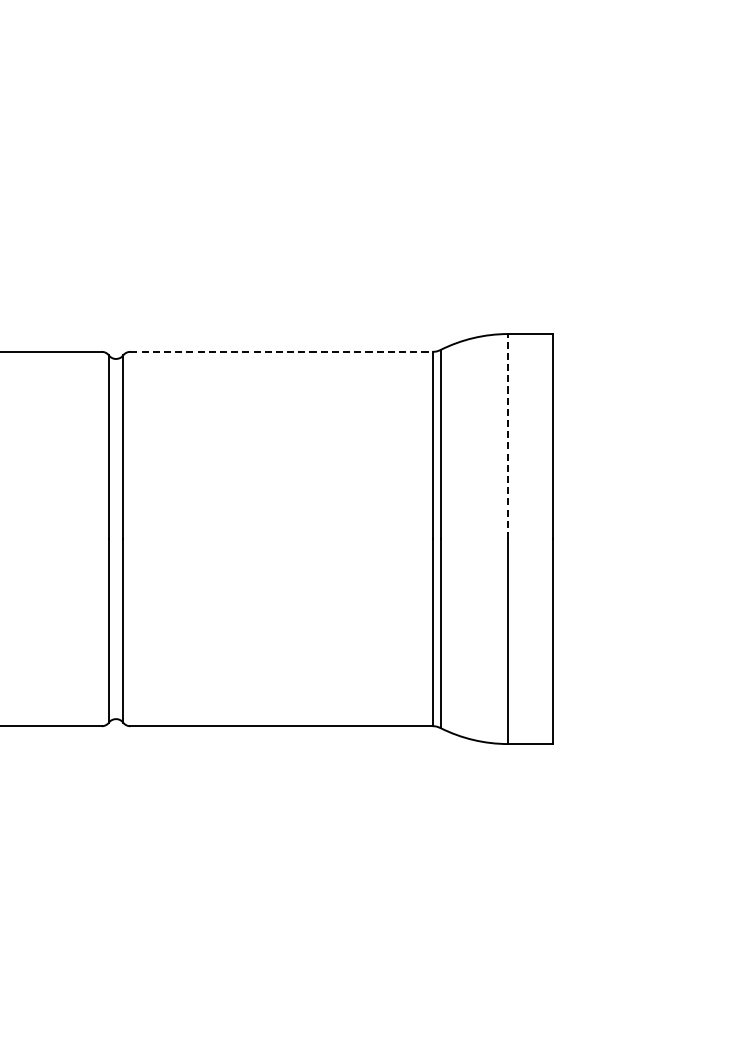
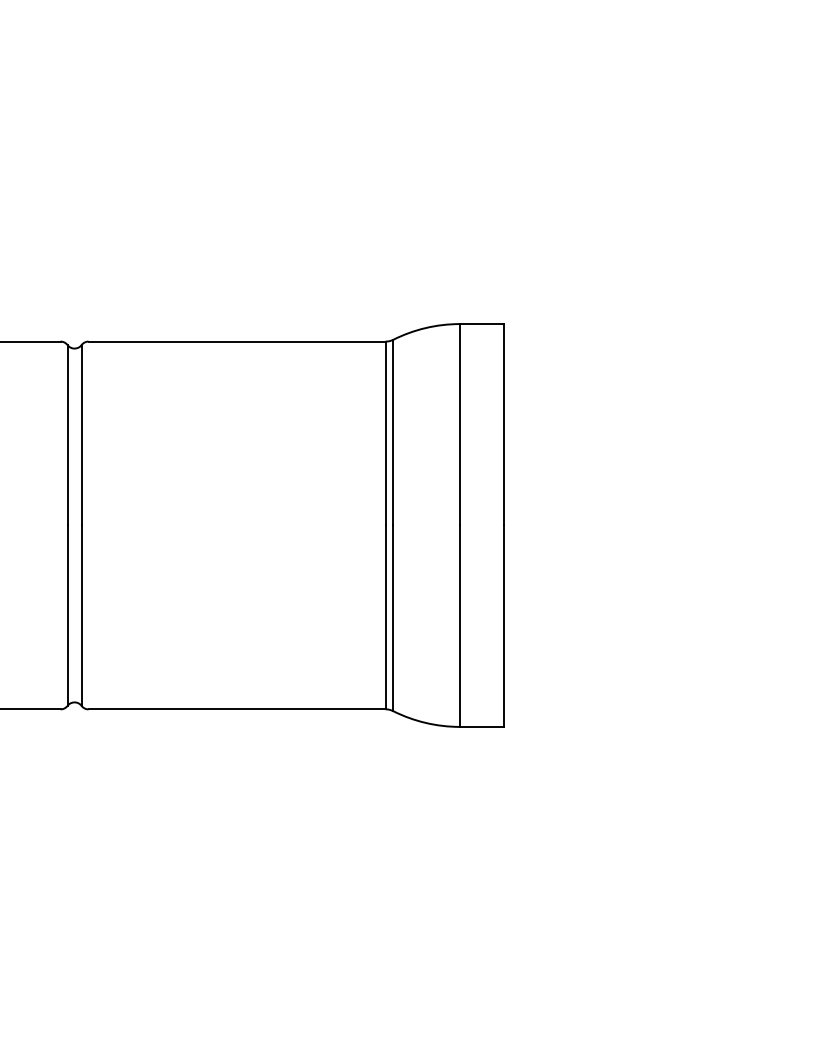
line: (281, 351) -> (237, 341), dashed -> solid
line: (507, 436) -> (459, 424), dashed -> solid

